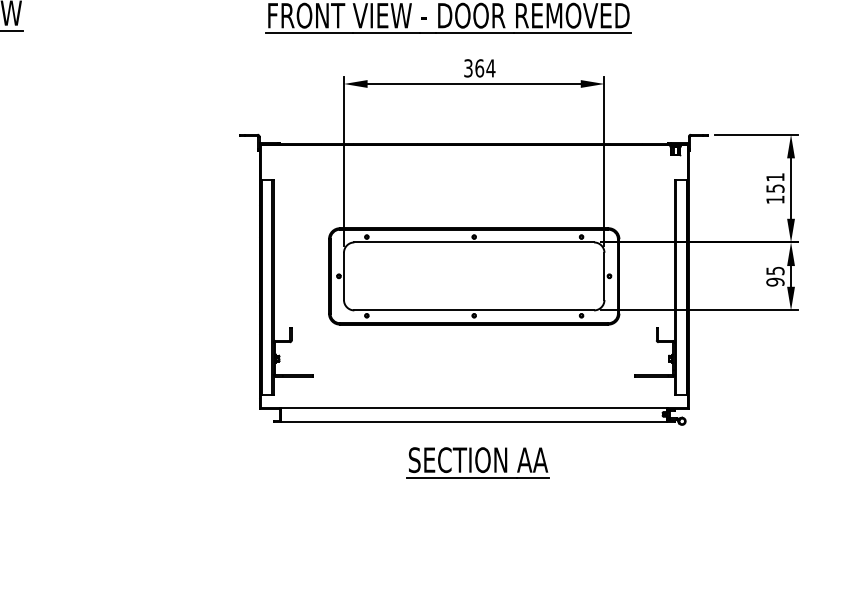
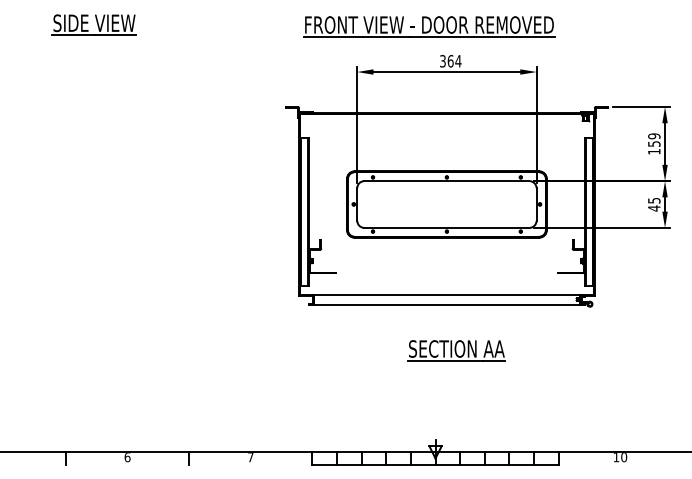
text: (775, 177) -> (654, 136), 151 -> 159
text: (775, 282) -> (654, 208), 95 -> 45
part: (477, 462) -> (456, 350), moved

